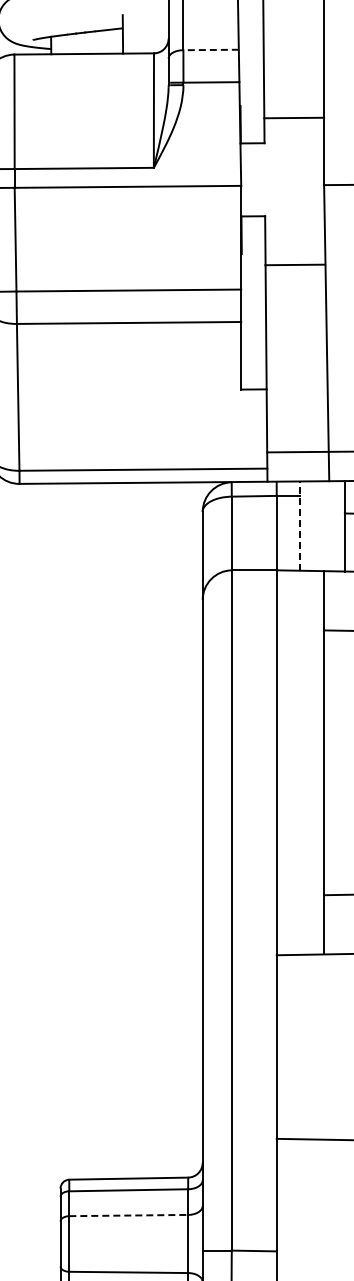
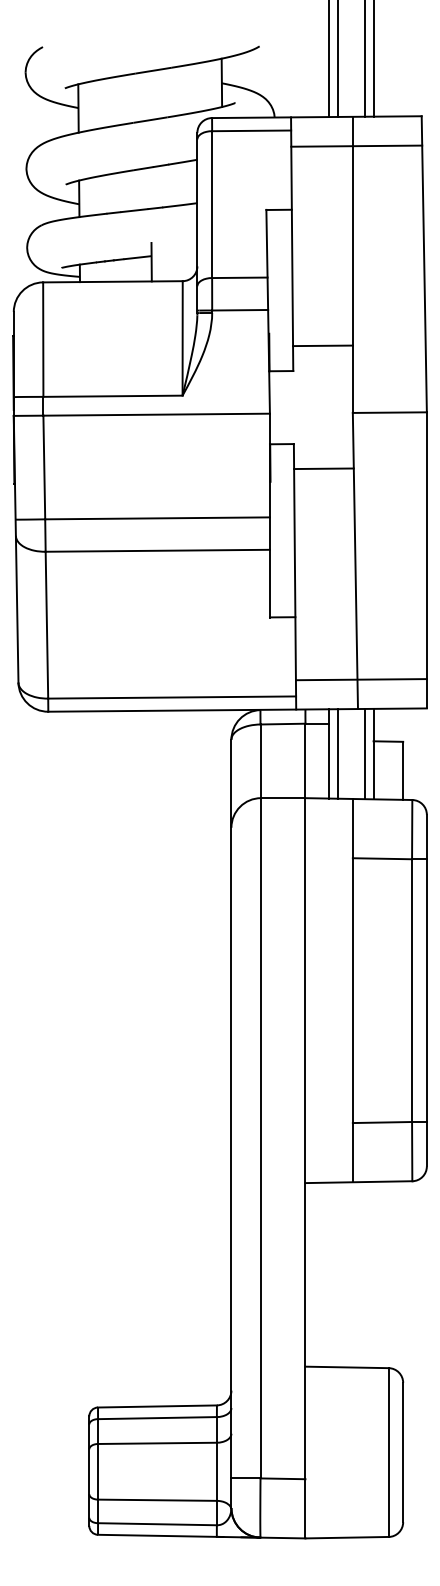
line: (210, 49) -> (239, 277), dashed -> solid
line: (294, 264) -> (323, 468), moved
line: (300, 525) -> (329, 753), dashed -> solid
line: (309, 525) -> (338, 753), added
line: (335, 525) -> (364, 753), added
line: (128, 1215) -> (157, 1443), dashed -> solid

